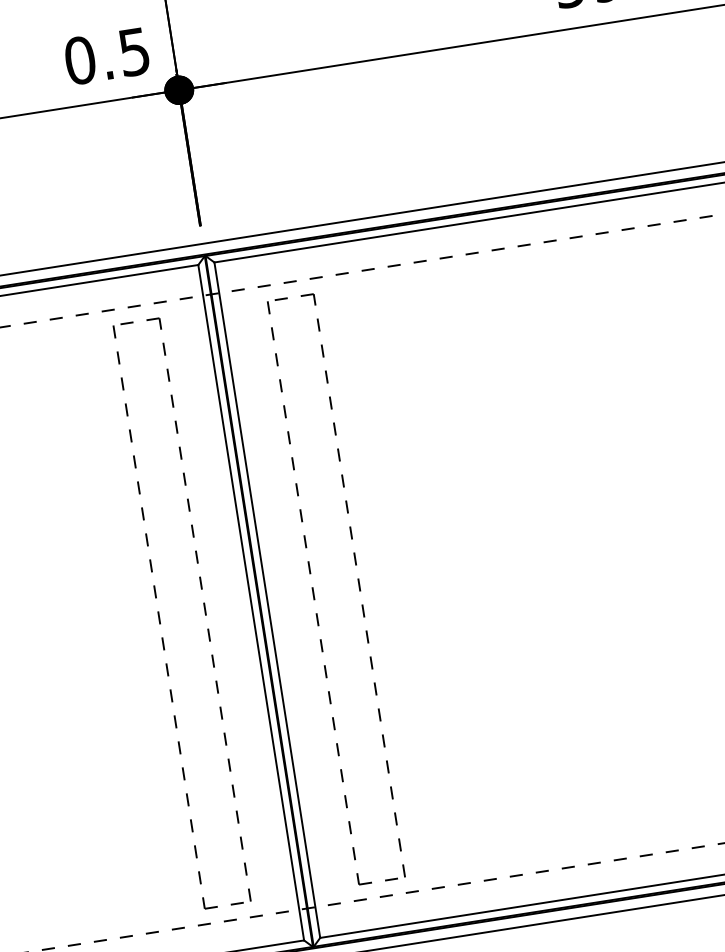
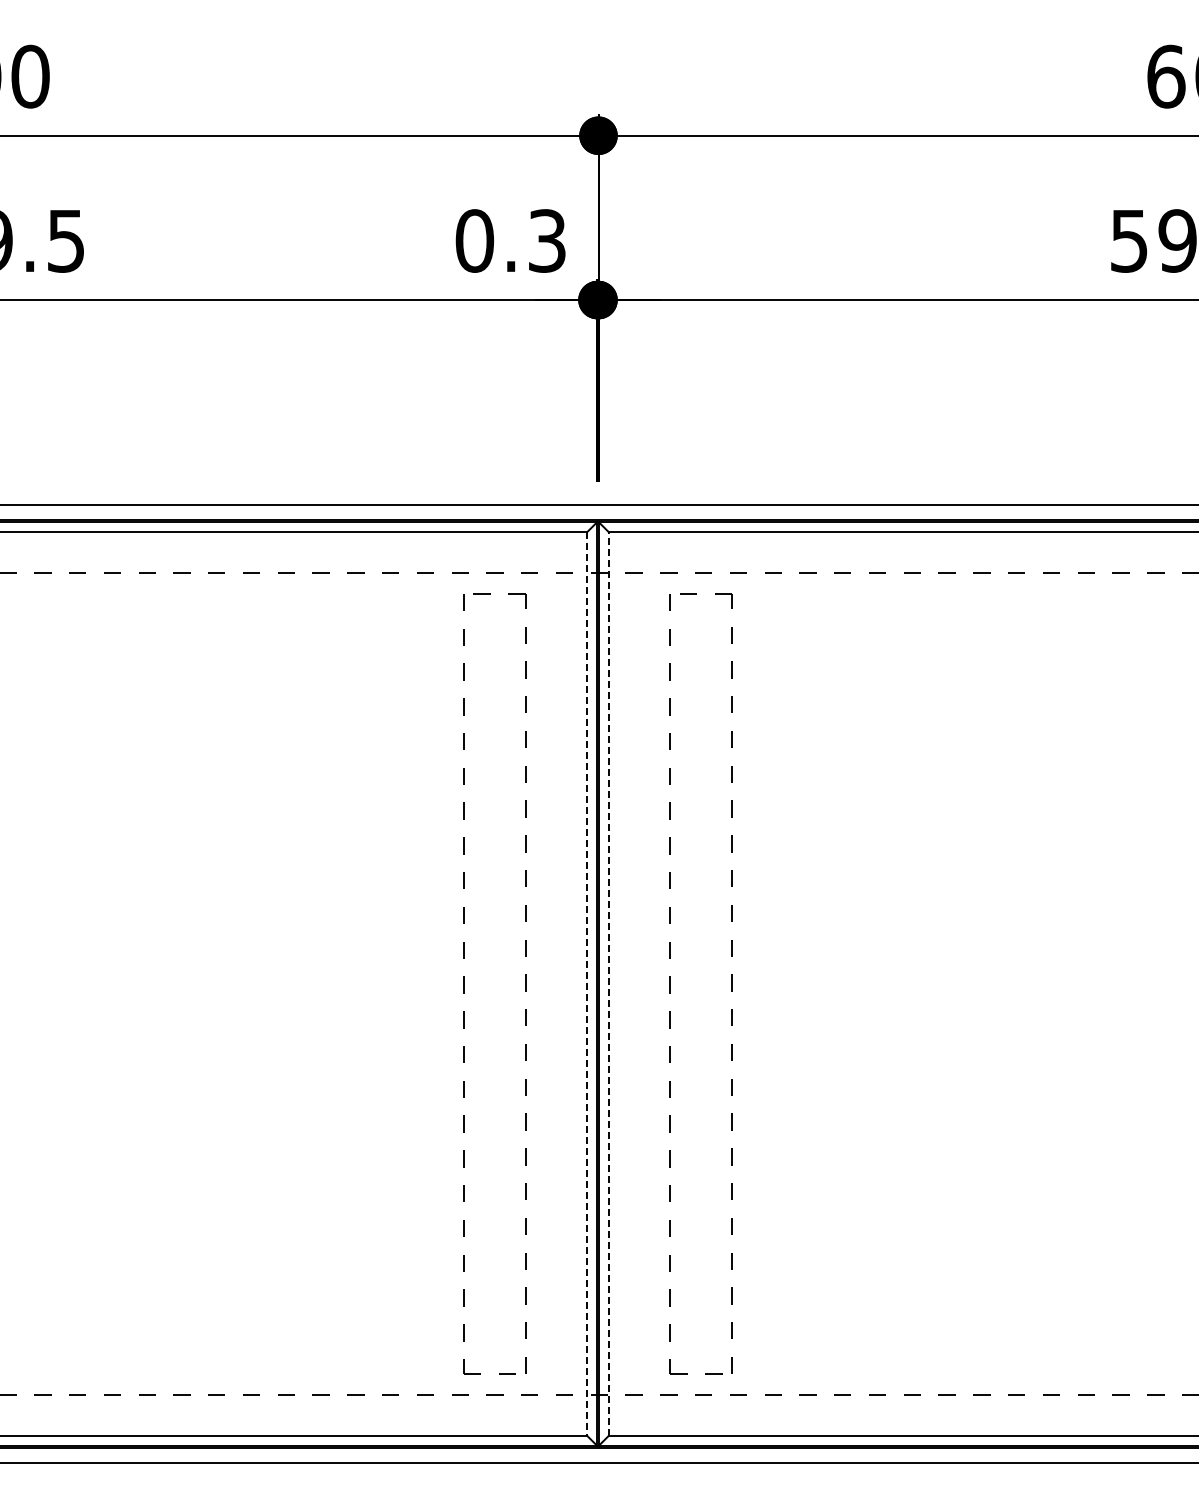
text: (134, 51) -> (547, 240), 0.5 -> 0.3
line: (267, 600) -> (608, 984), solid -> dashed
line: (251, 603) -> (587, 984), solid -> dashed

